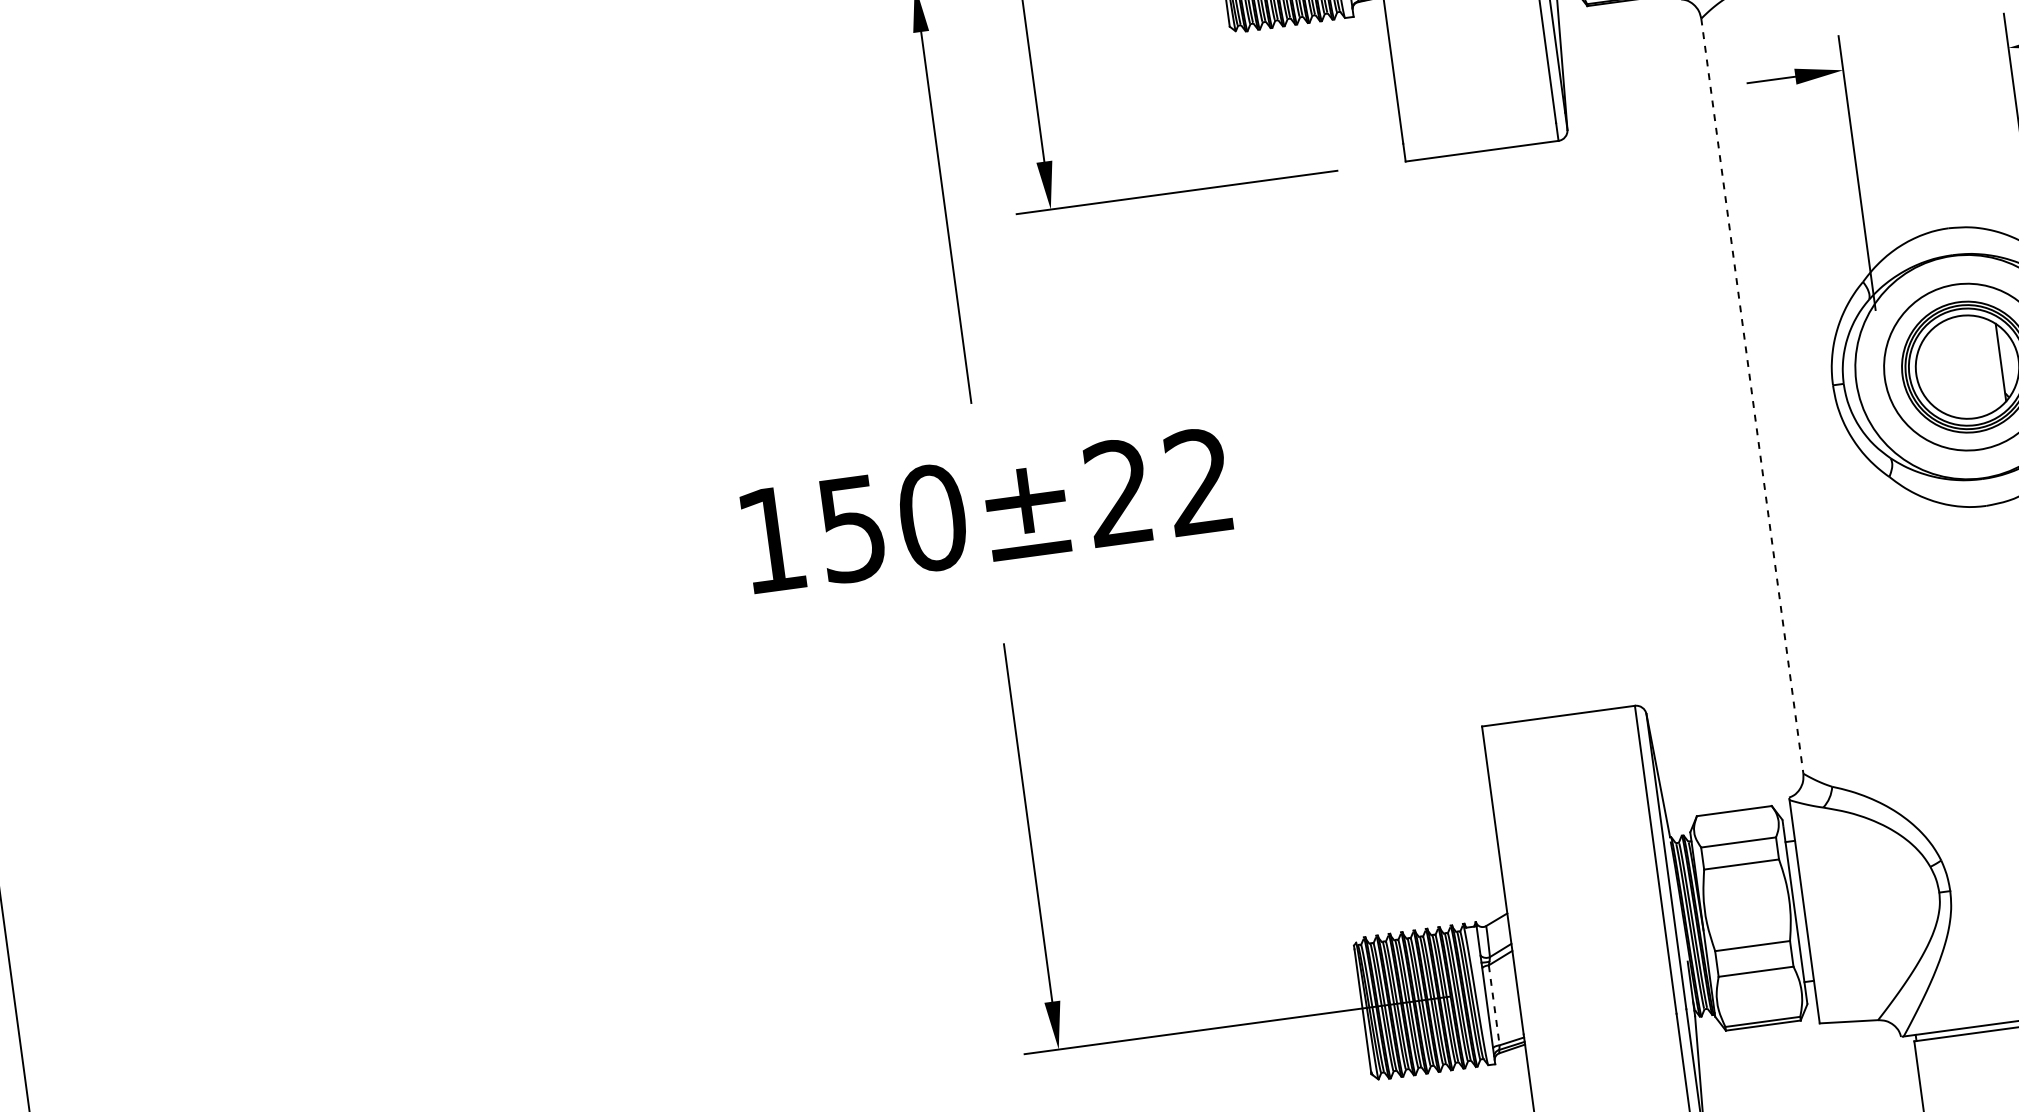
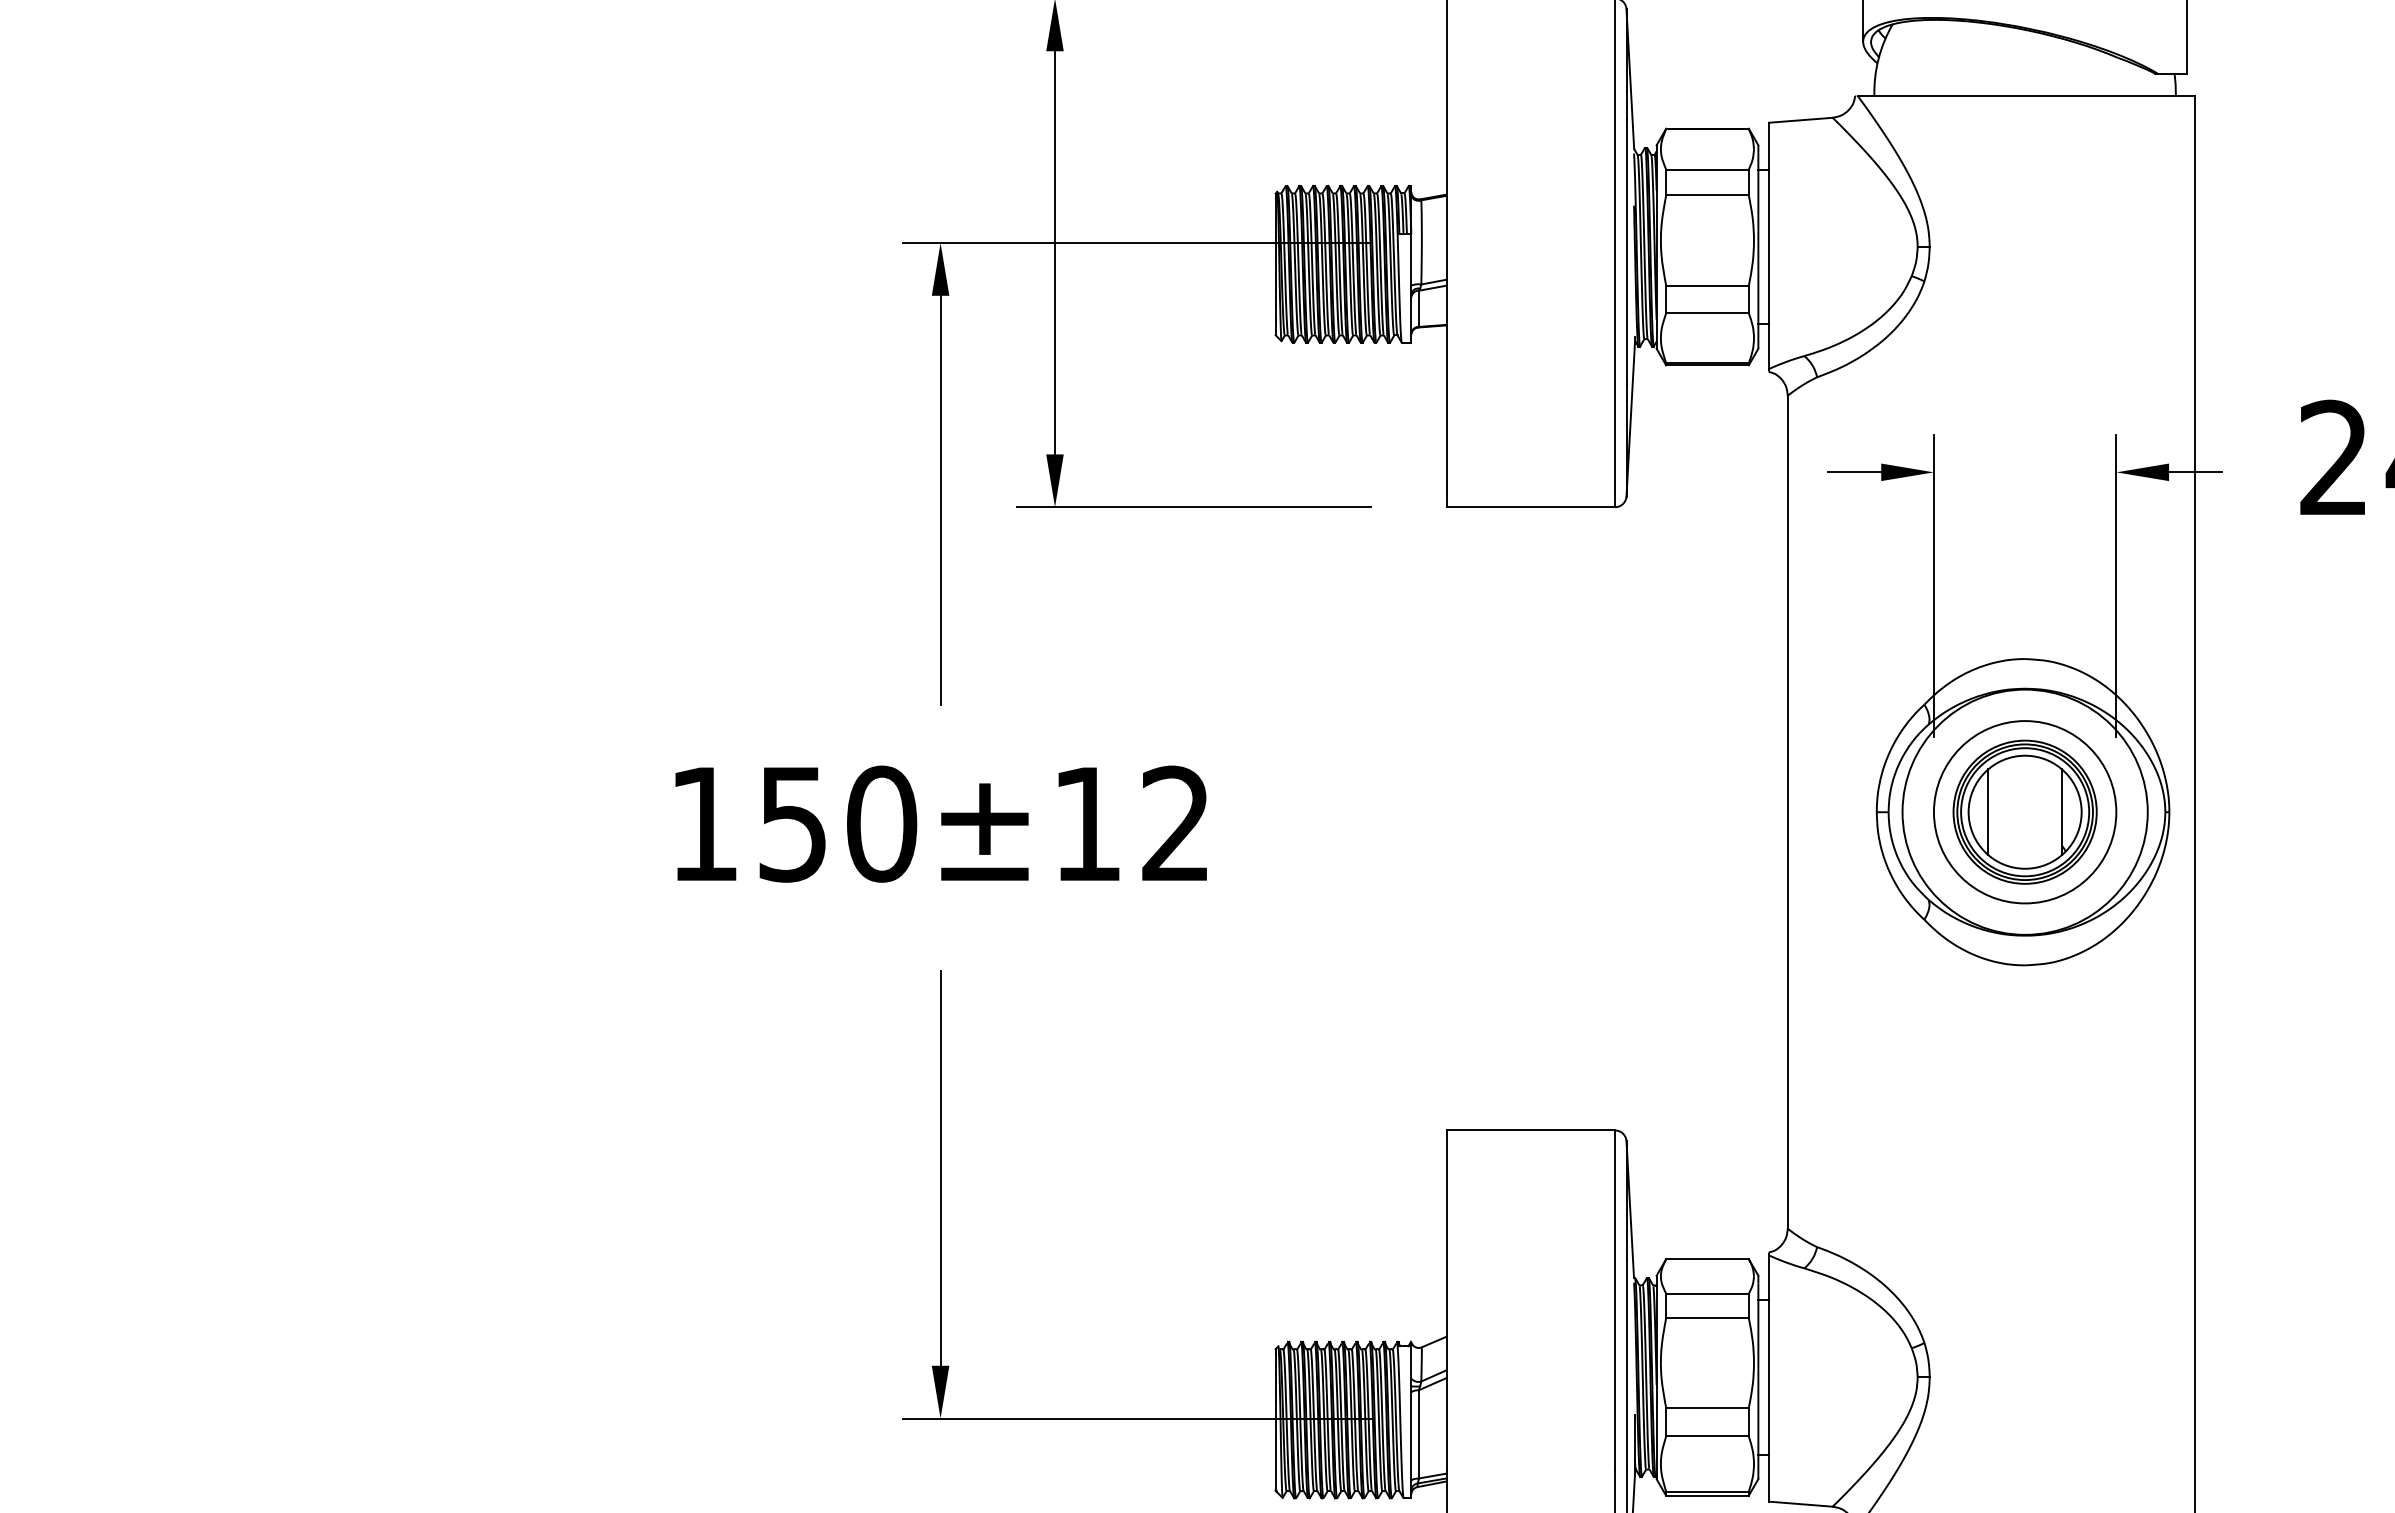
line: (1934, 370) -> (1988, 811), added
line: (1752, 396) -> (1787, 812), dashed -> solid
text: (1118, 491) -> (1086, 822), 150±22 -> 150±12
line: (1493, 1005) -> (1418, 1434), dashed -> solid

